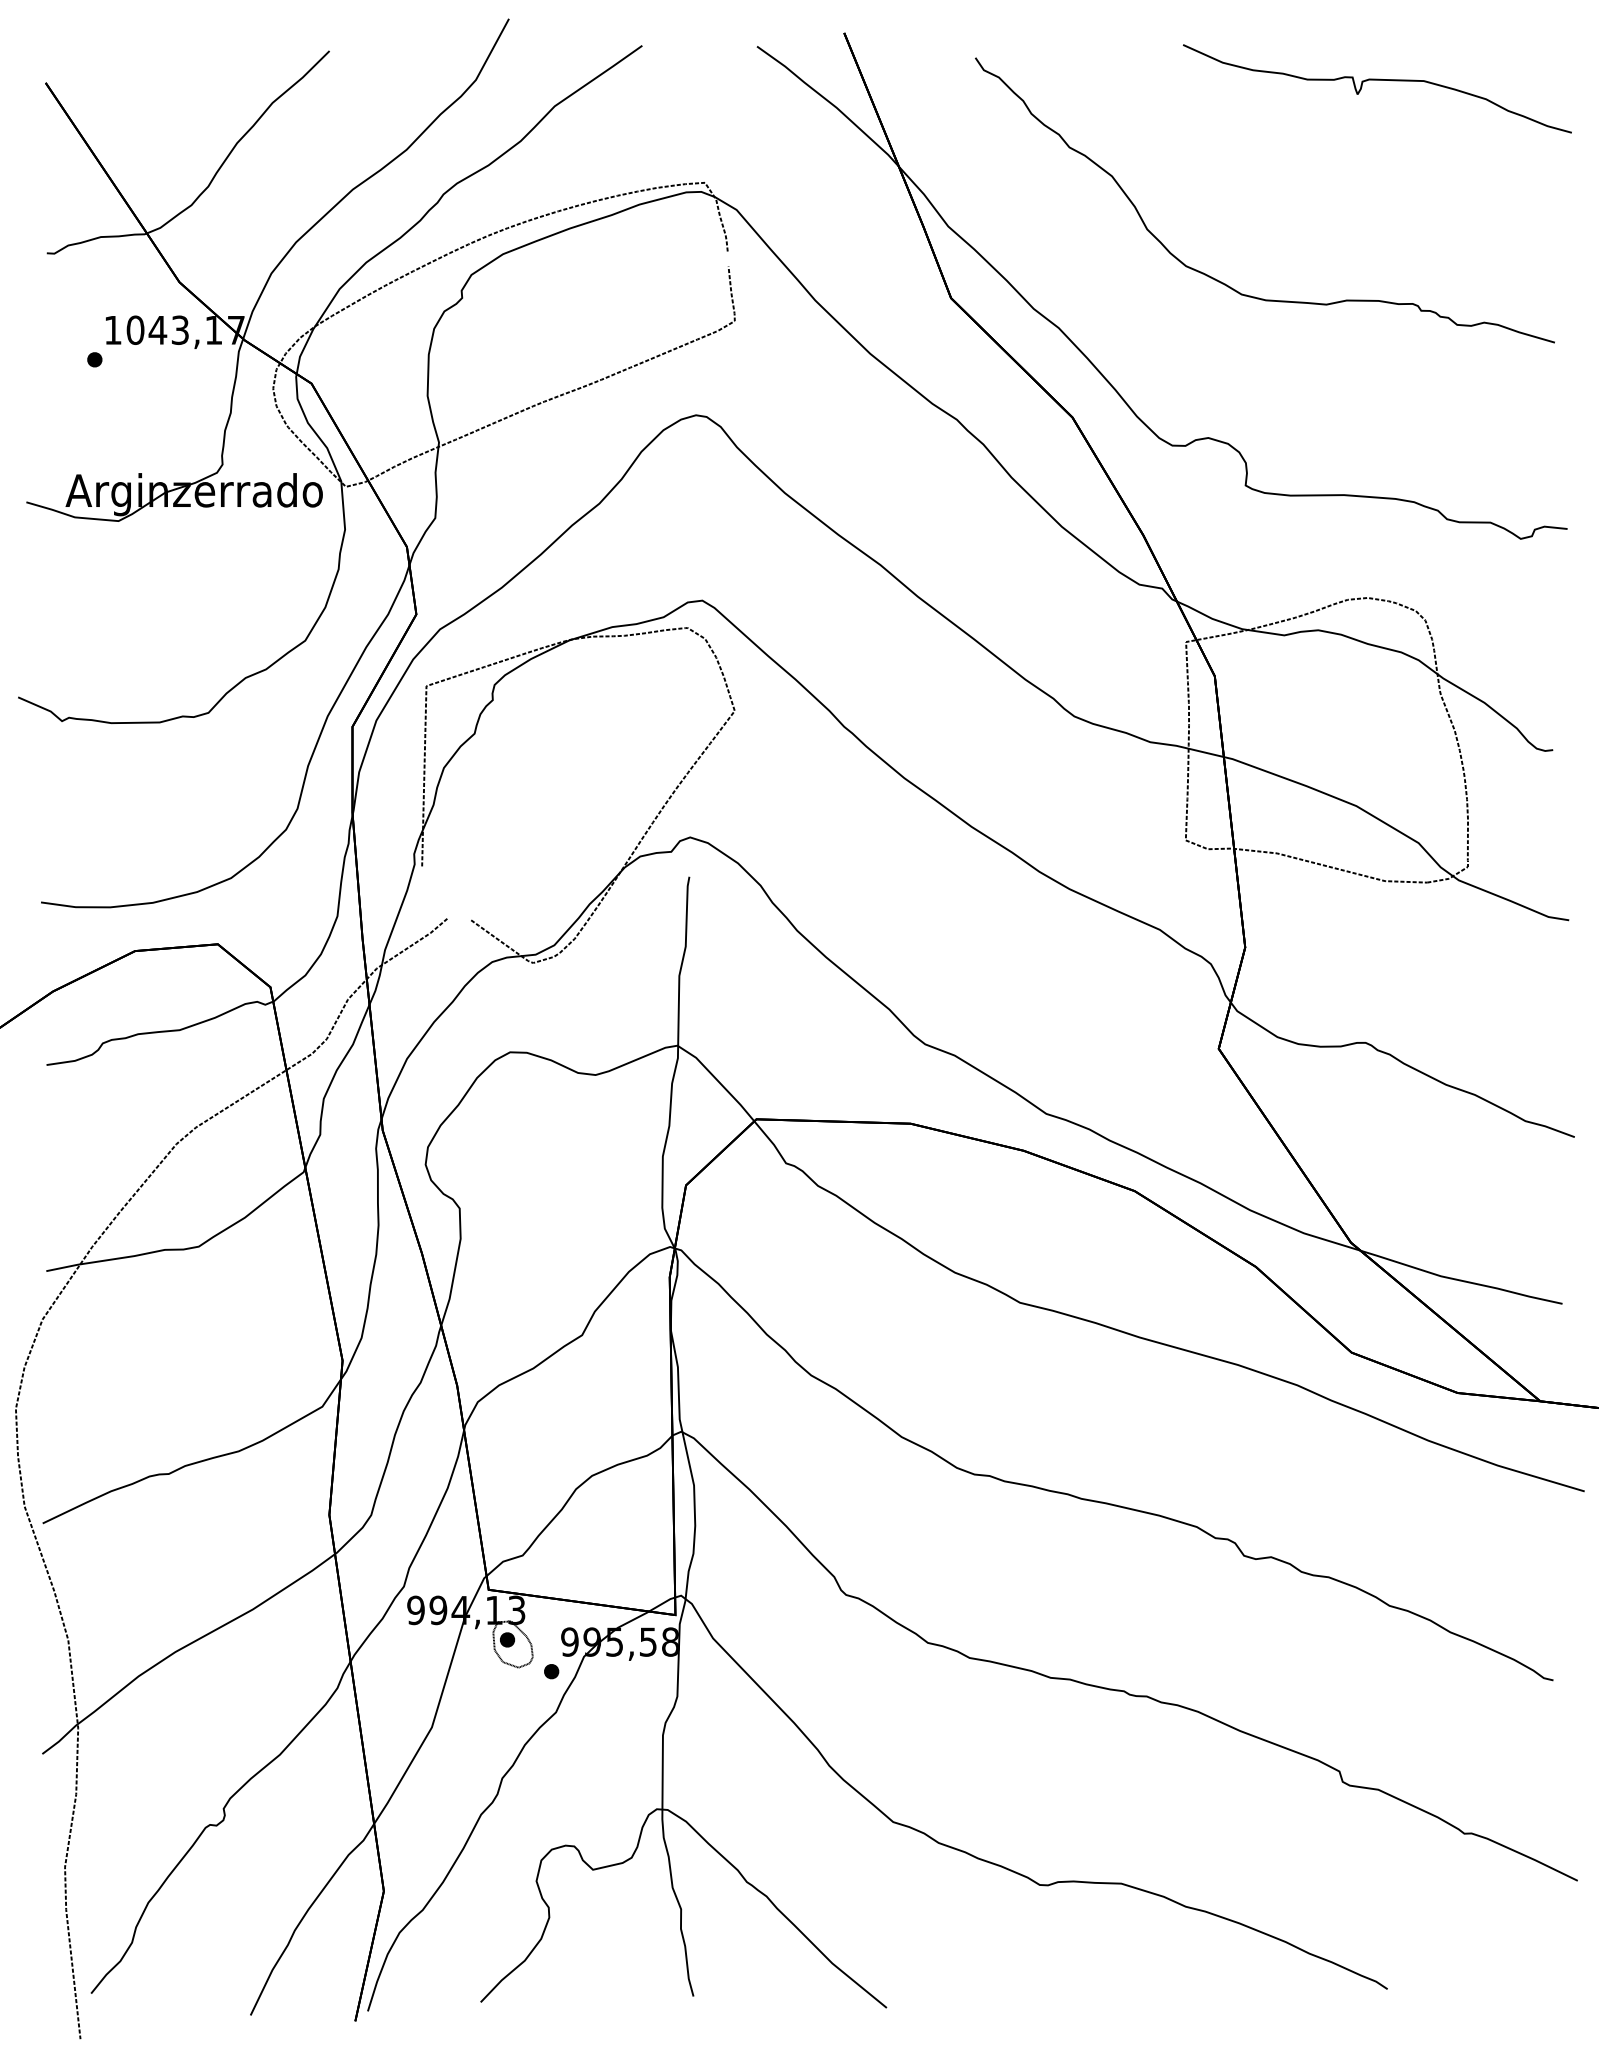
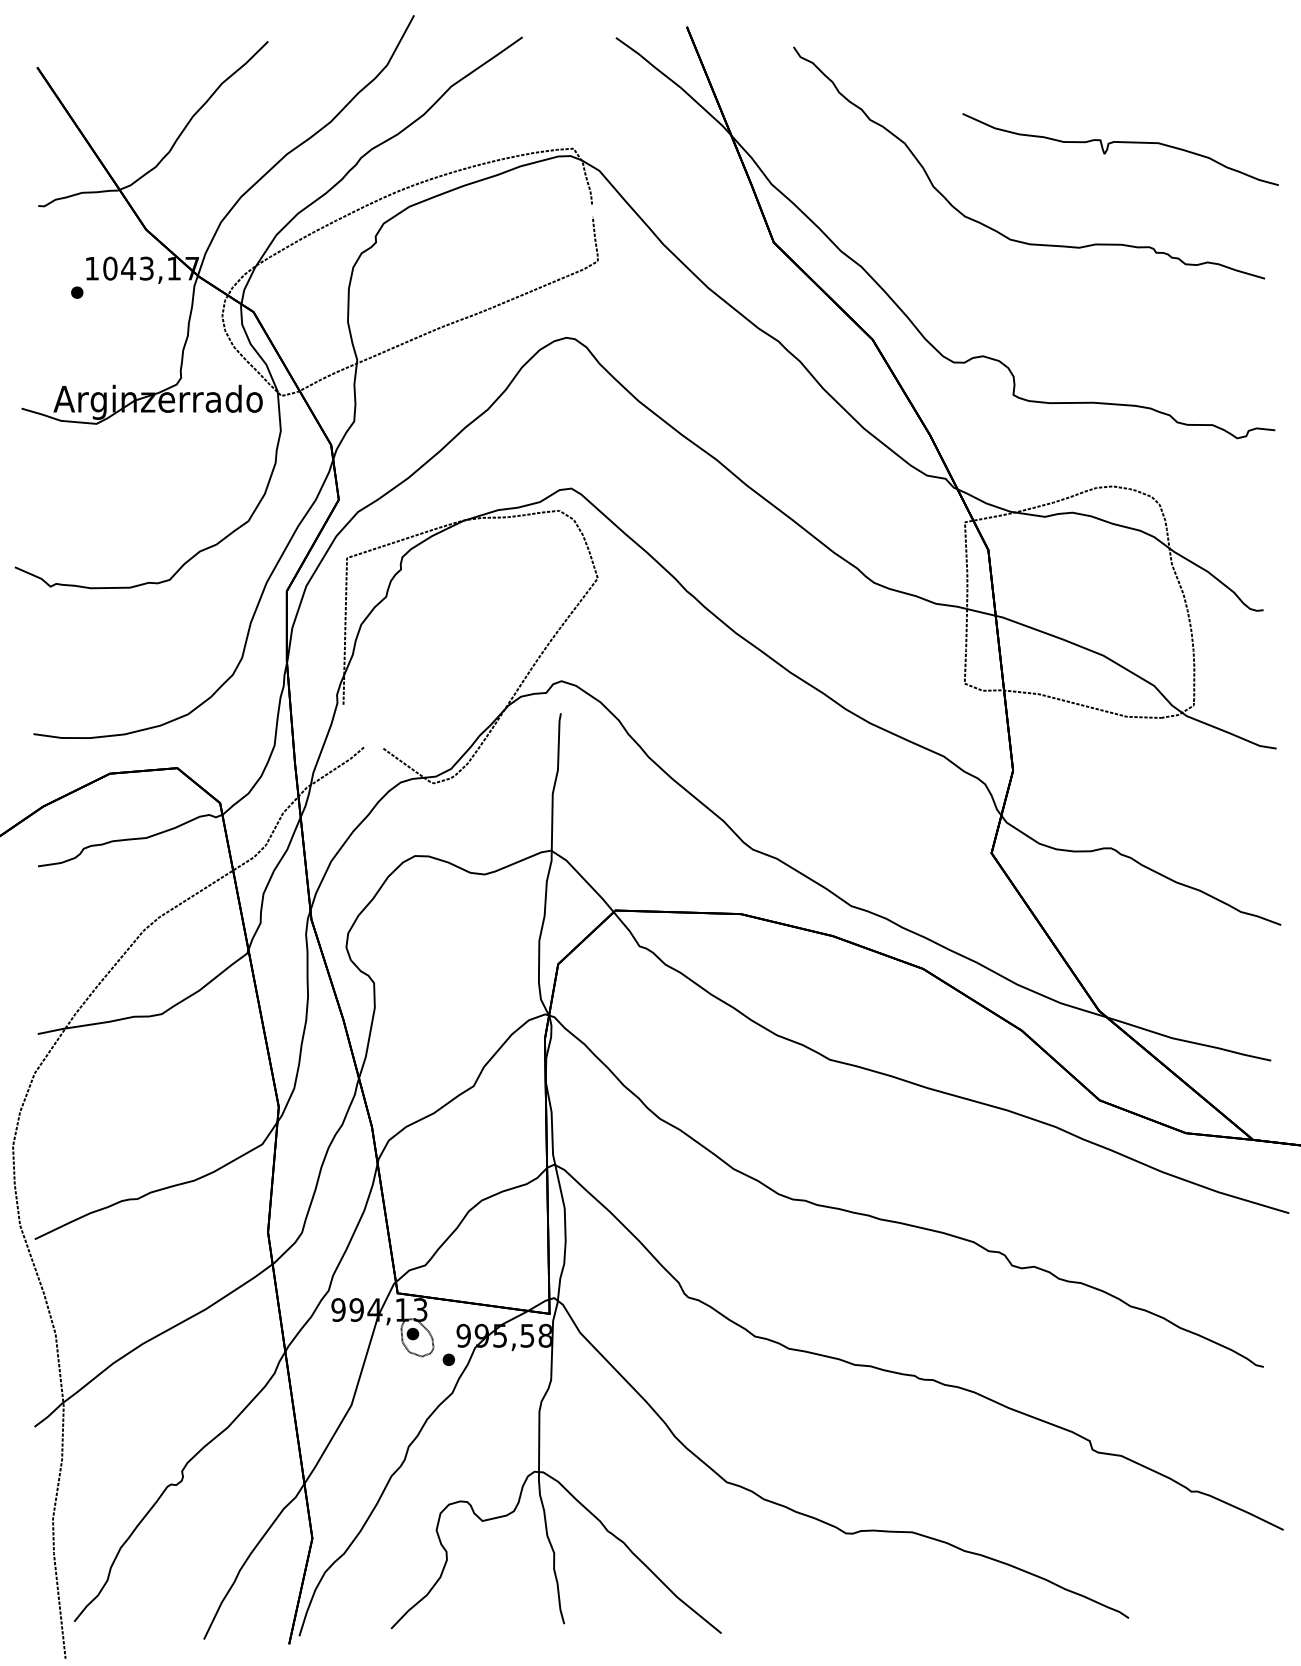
curve: (1377, 80) -> (1120, 142), moved

